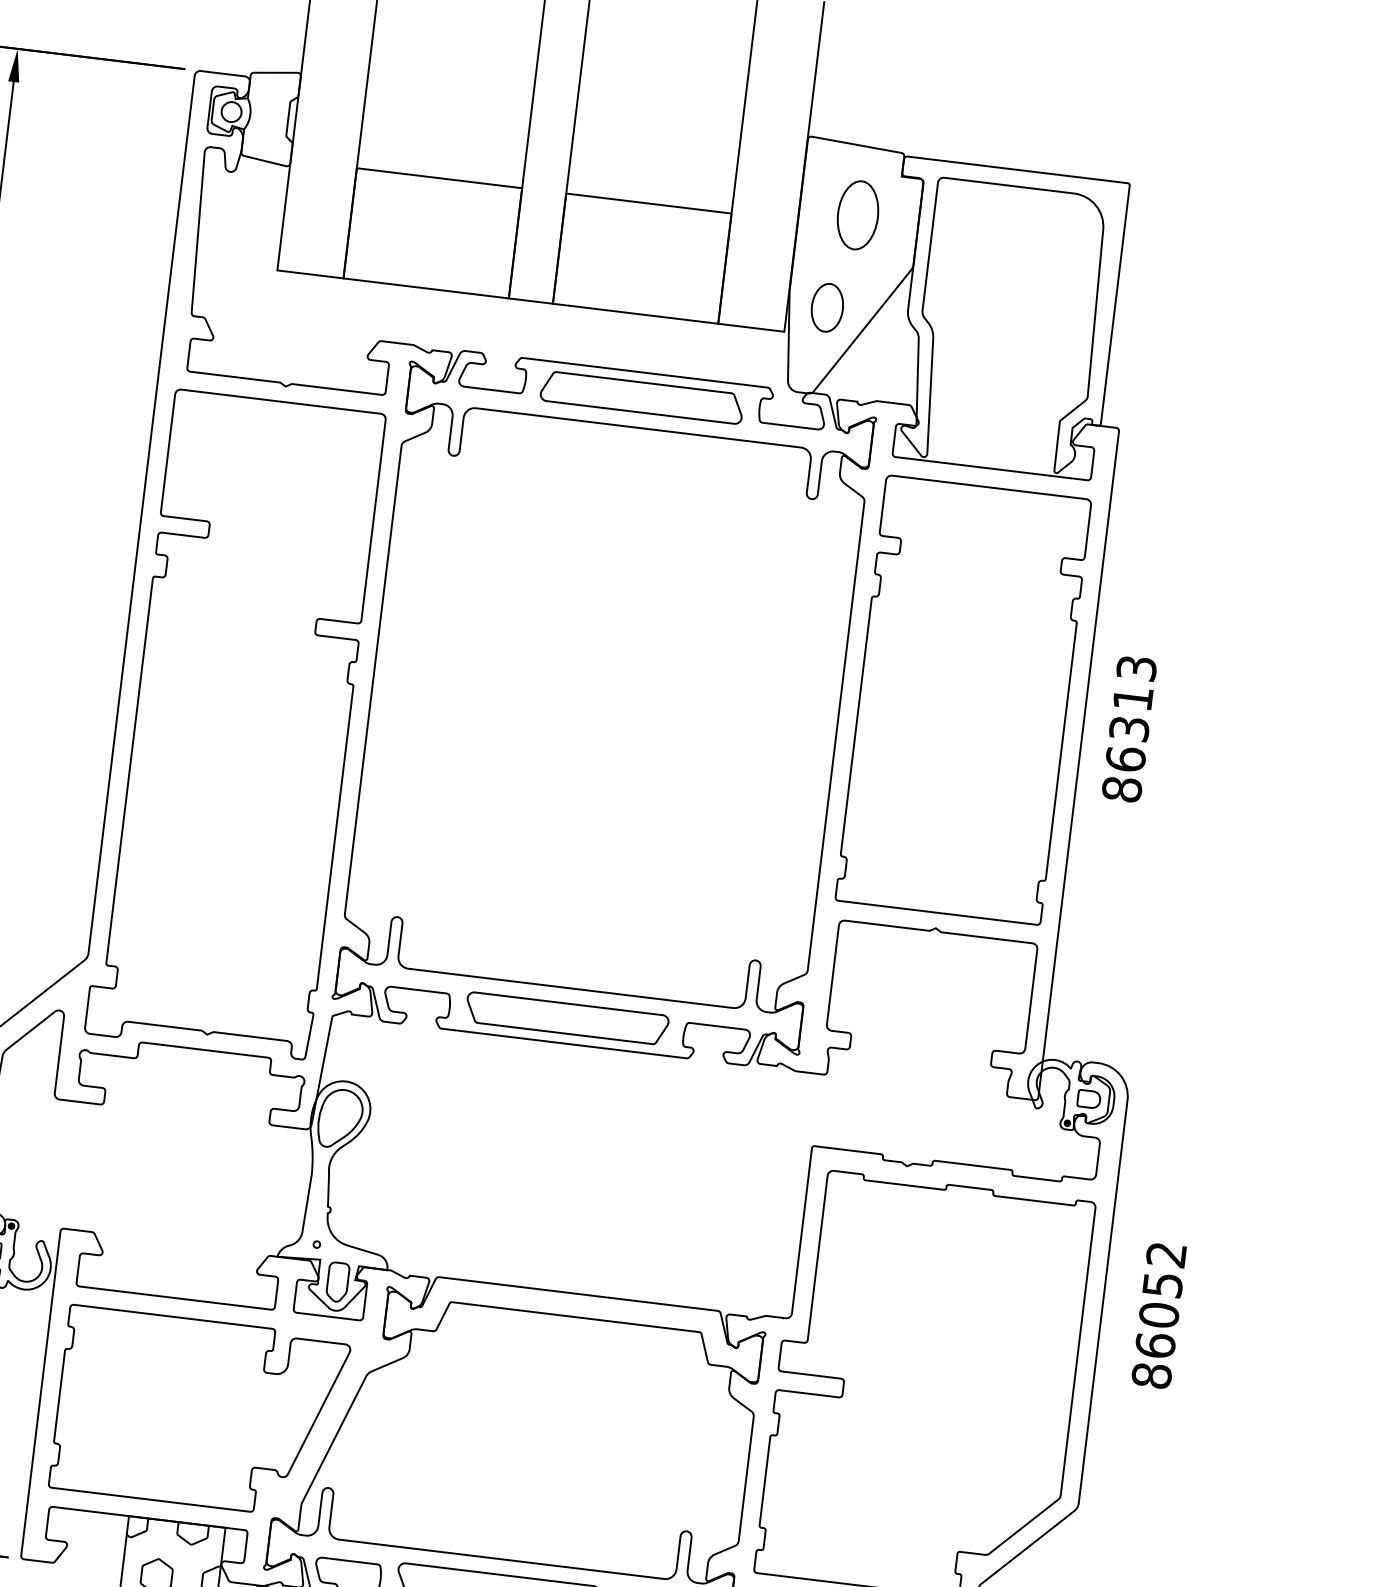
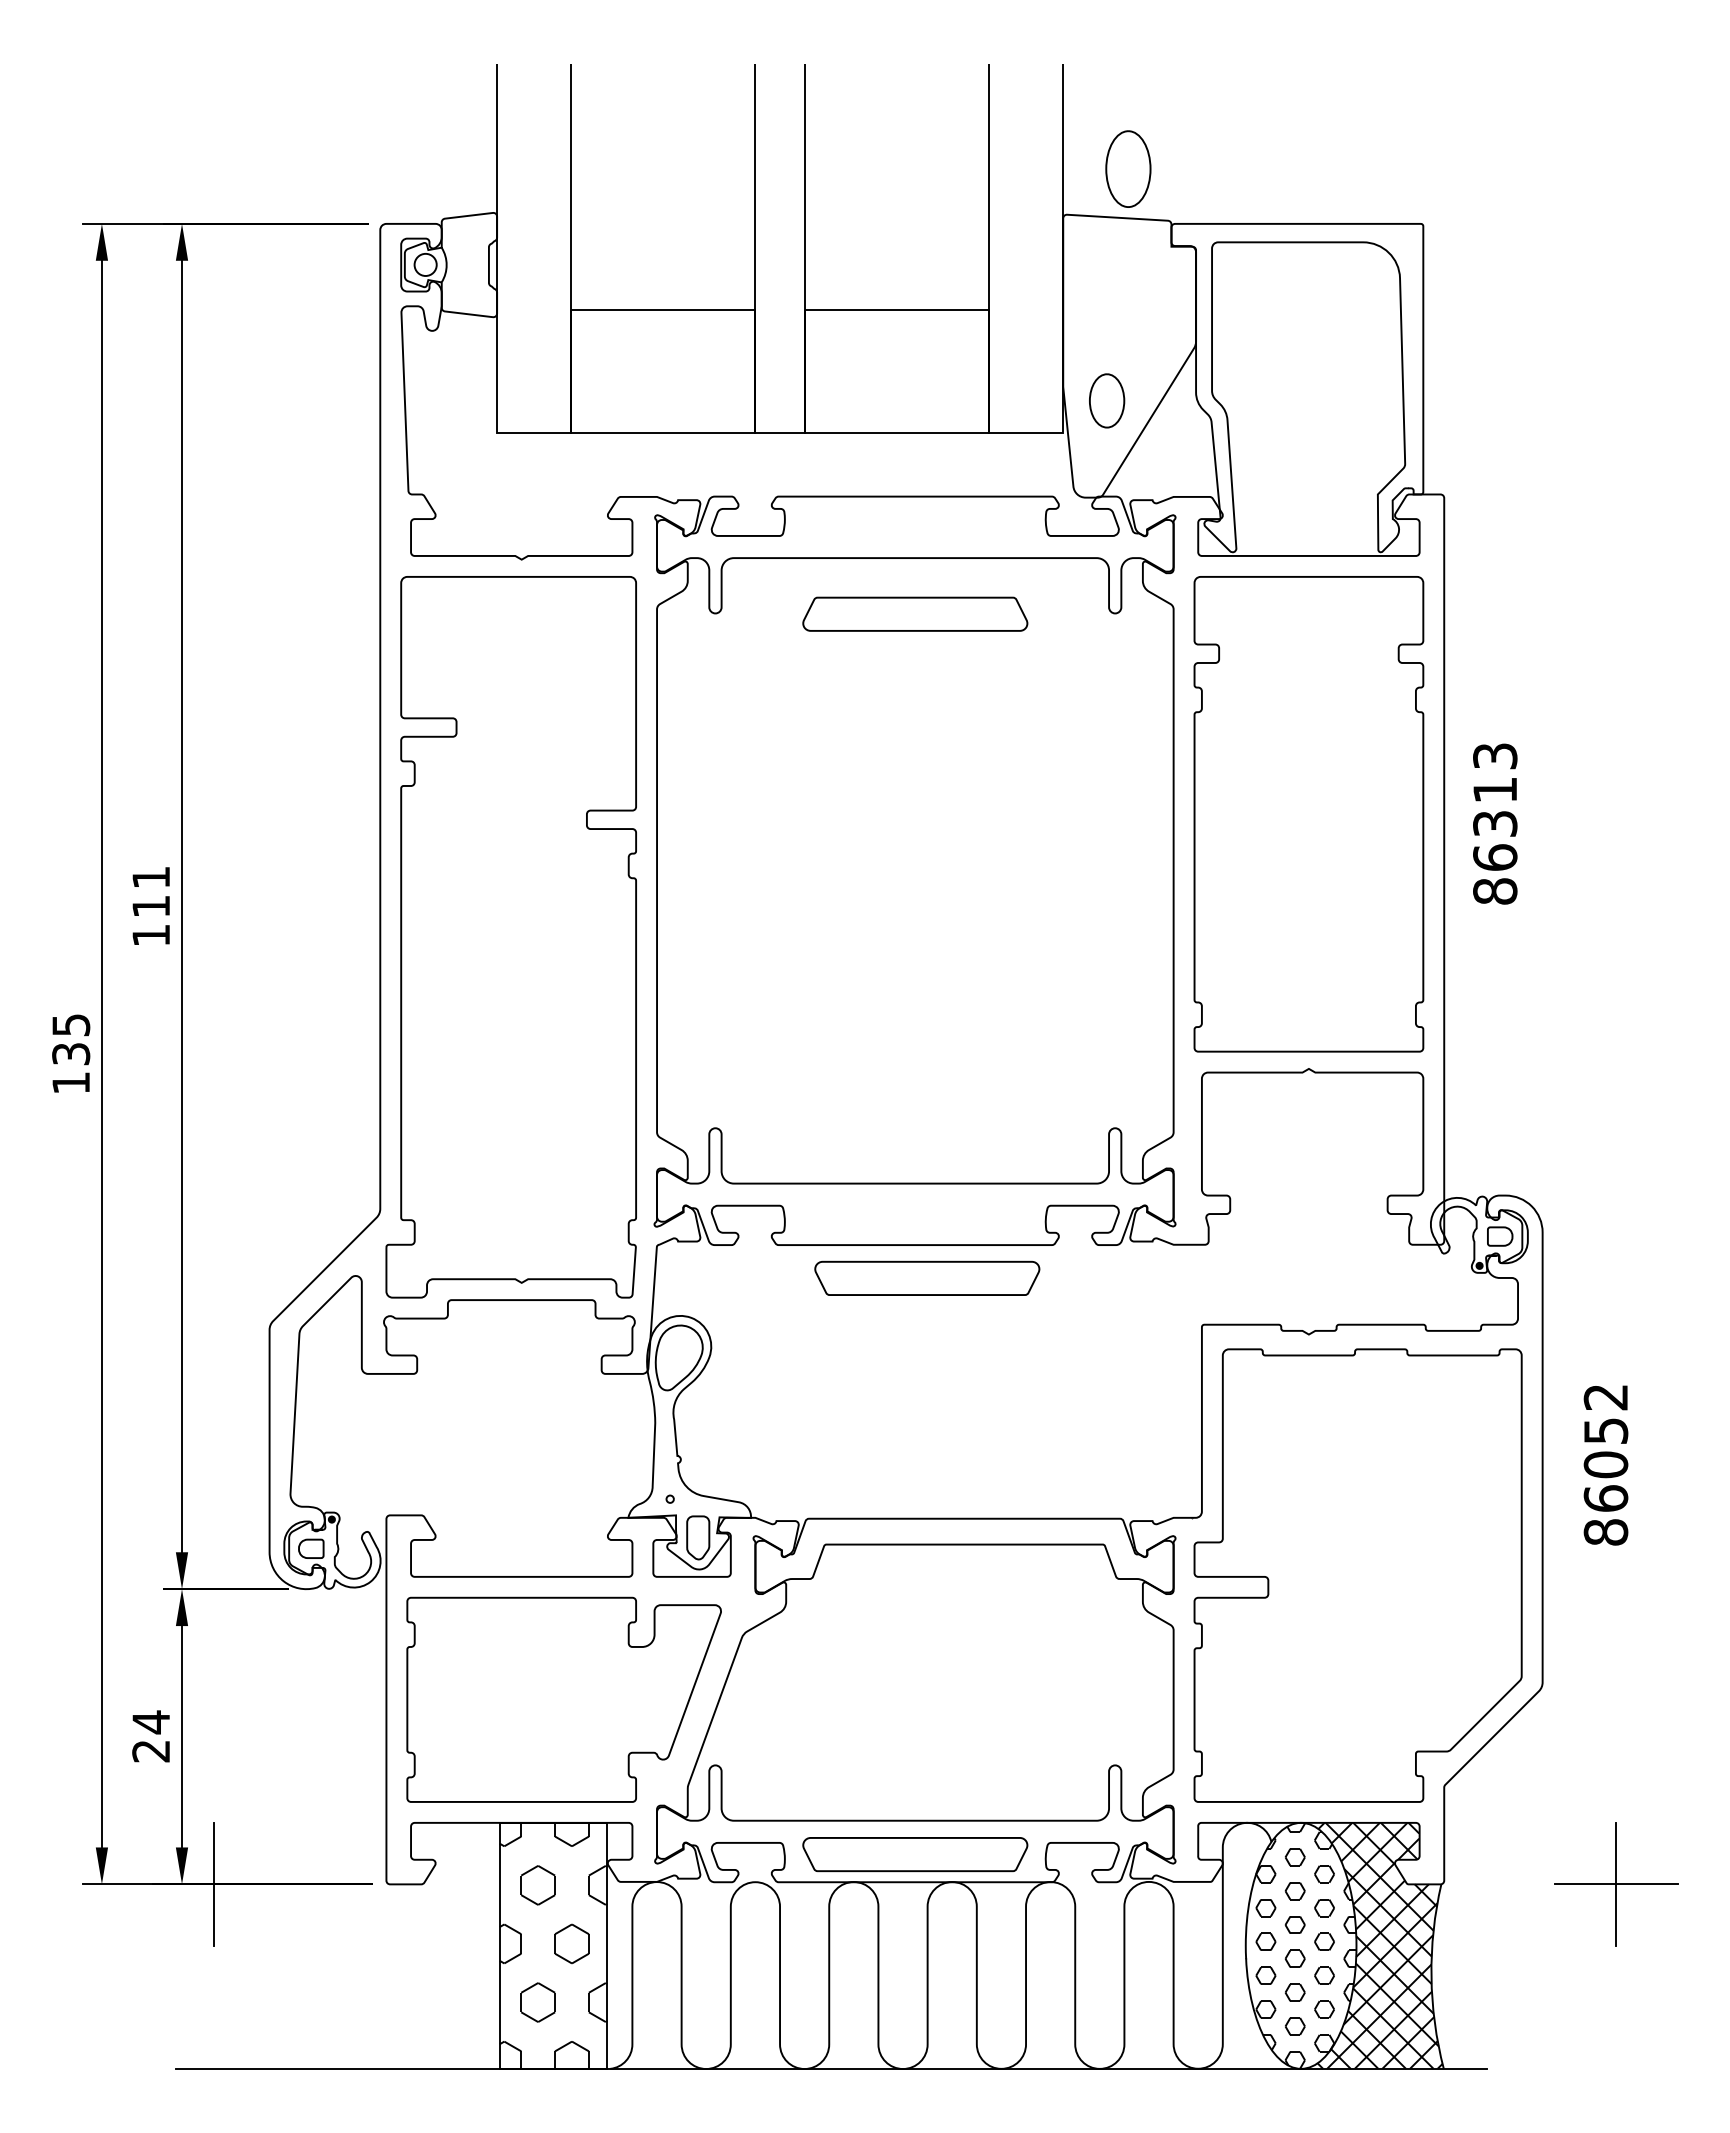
part: (858, 214) -> (1128, 168), moved
curve: (644, 383) -> (915, 598), moved
curve: (568, 1004) -> (927, 1262), moved

